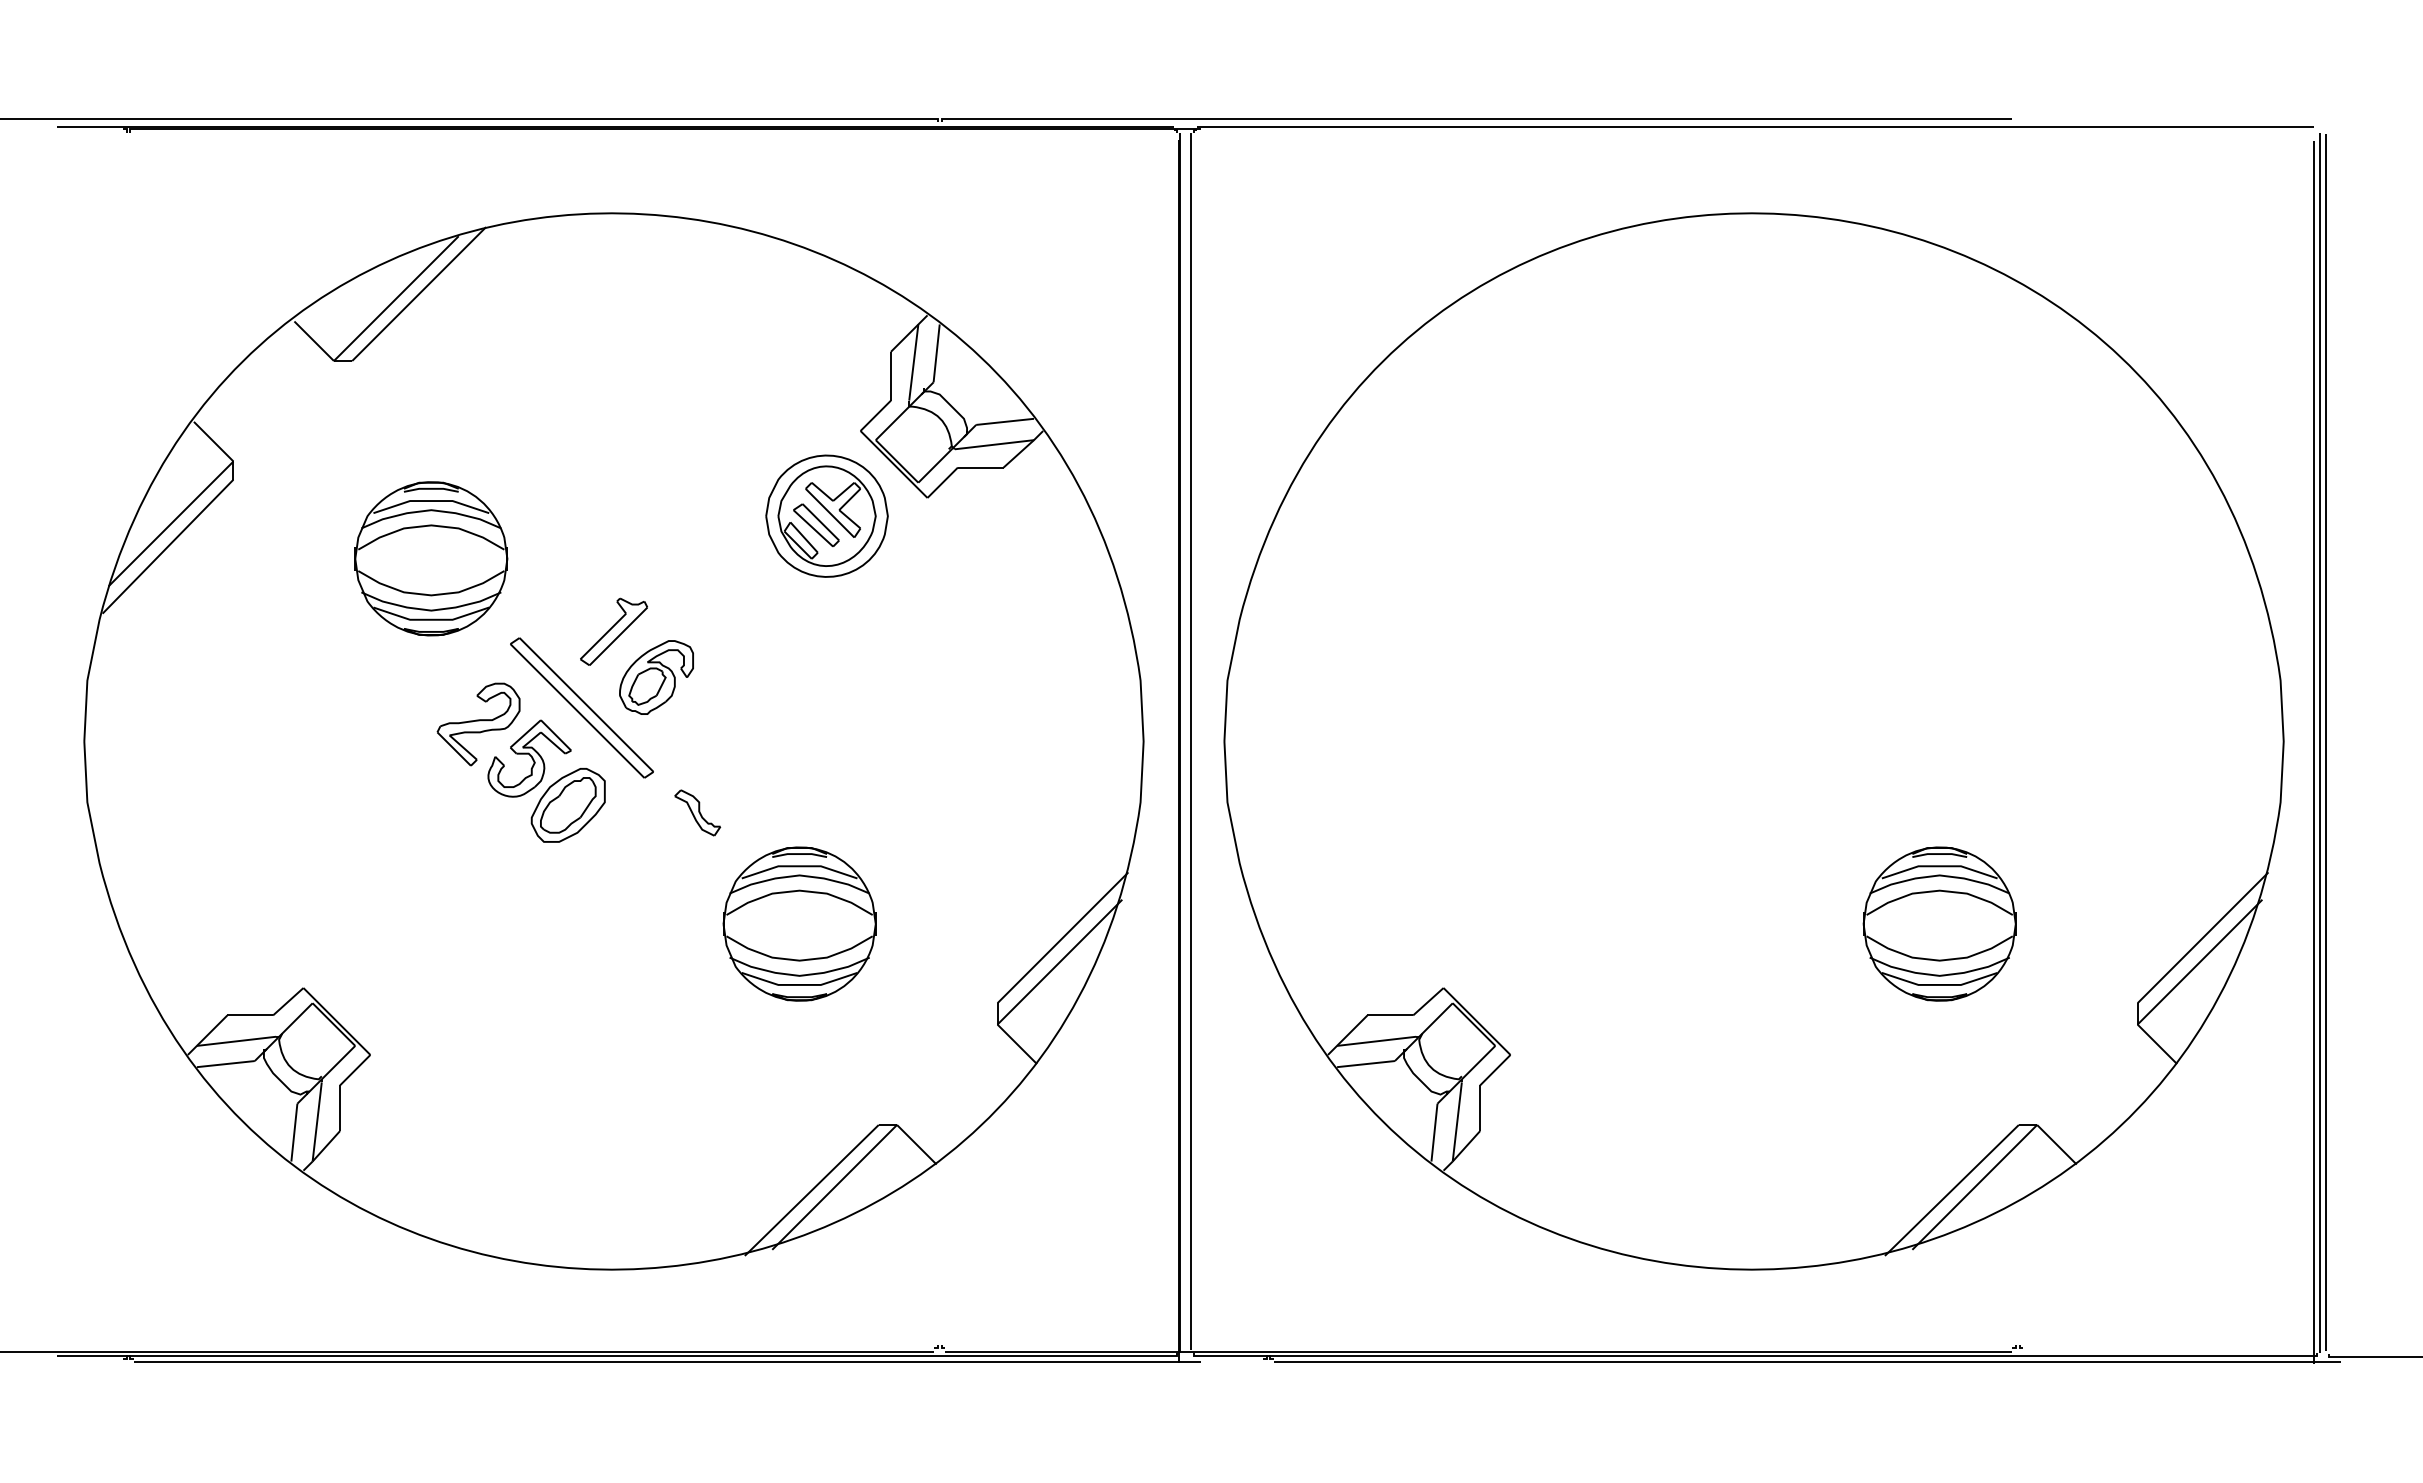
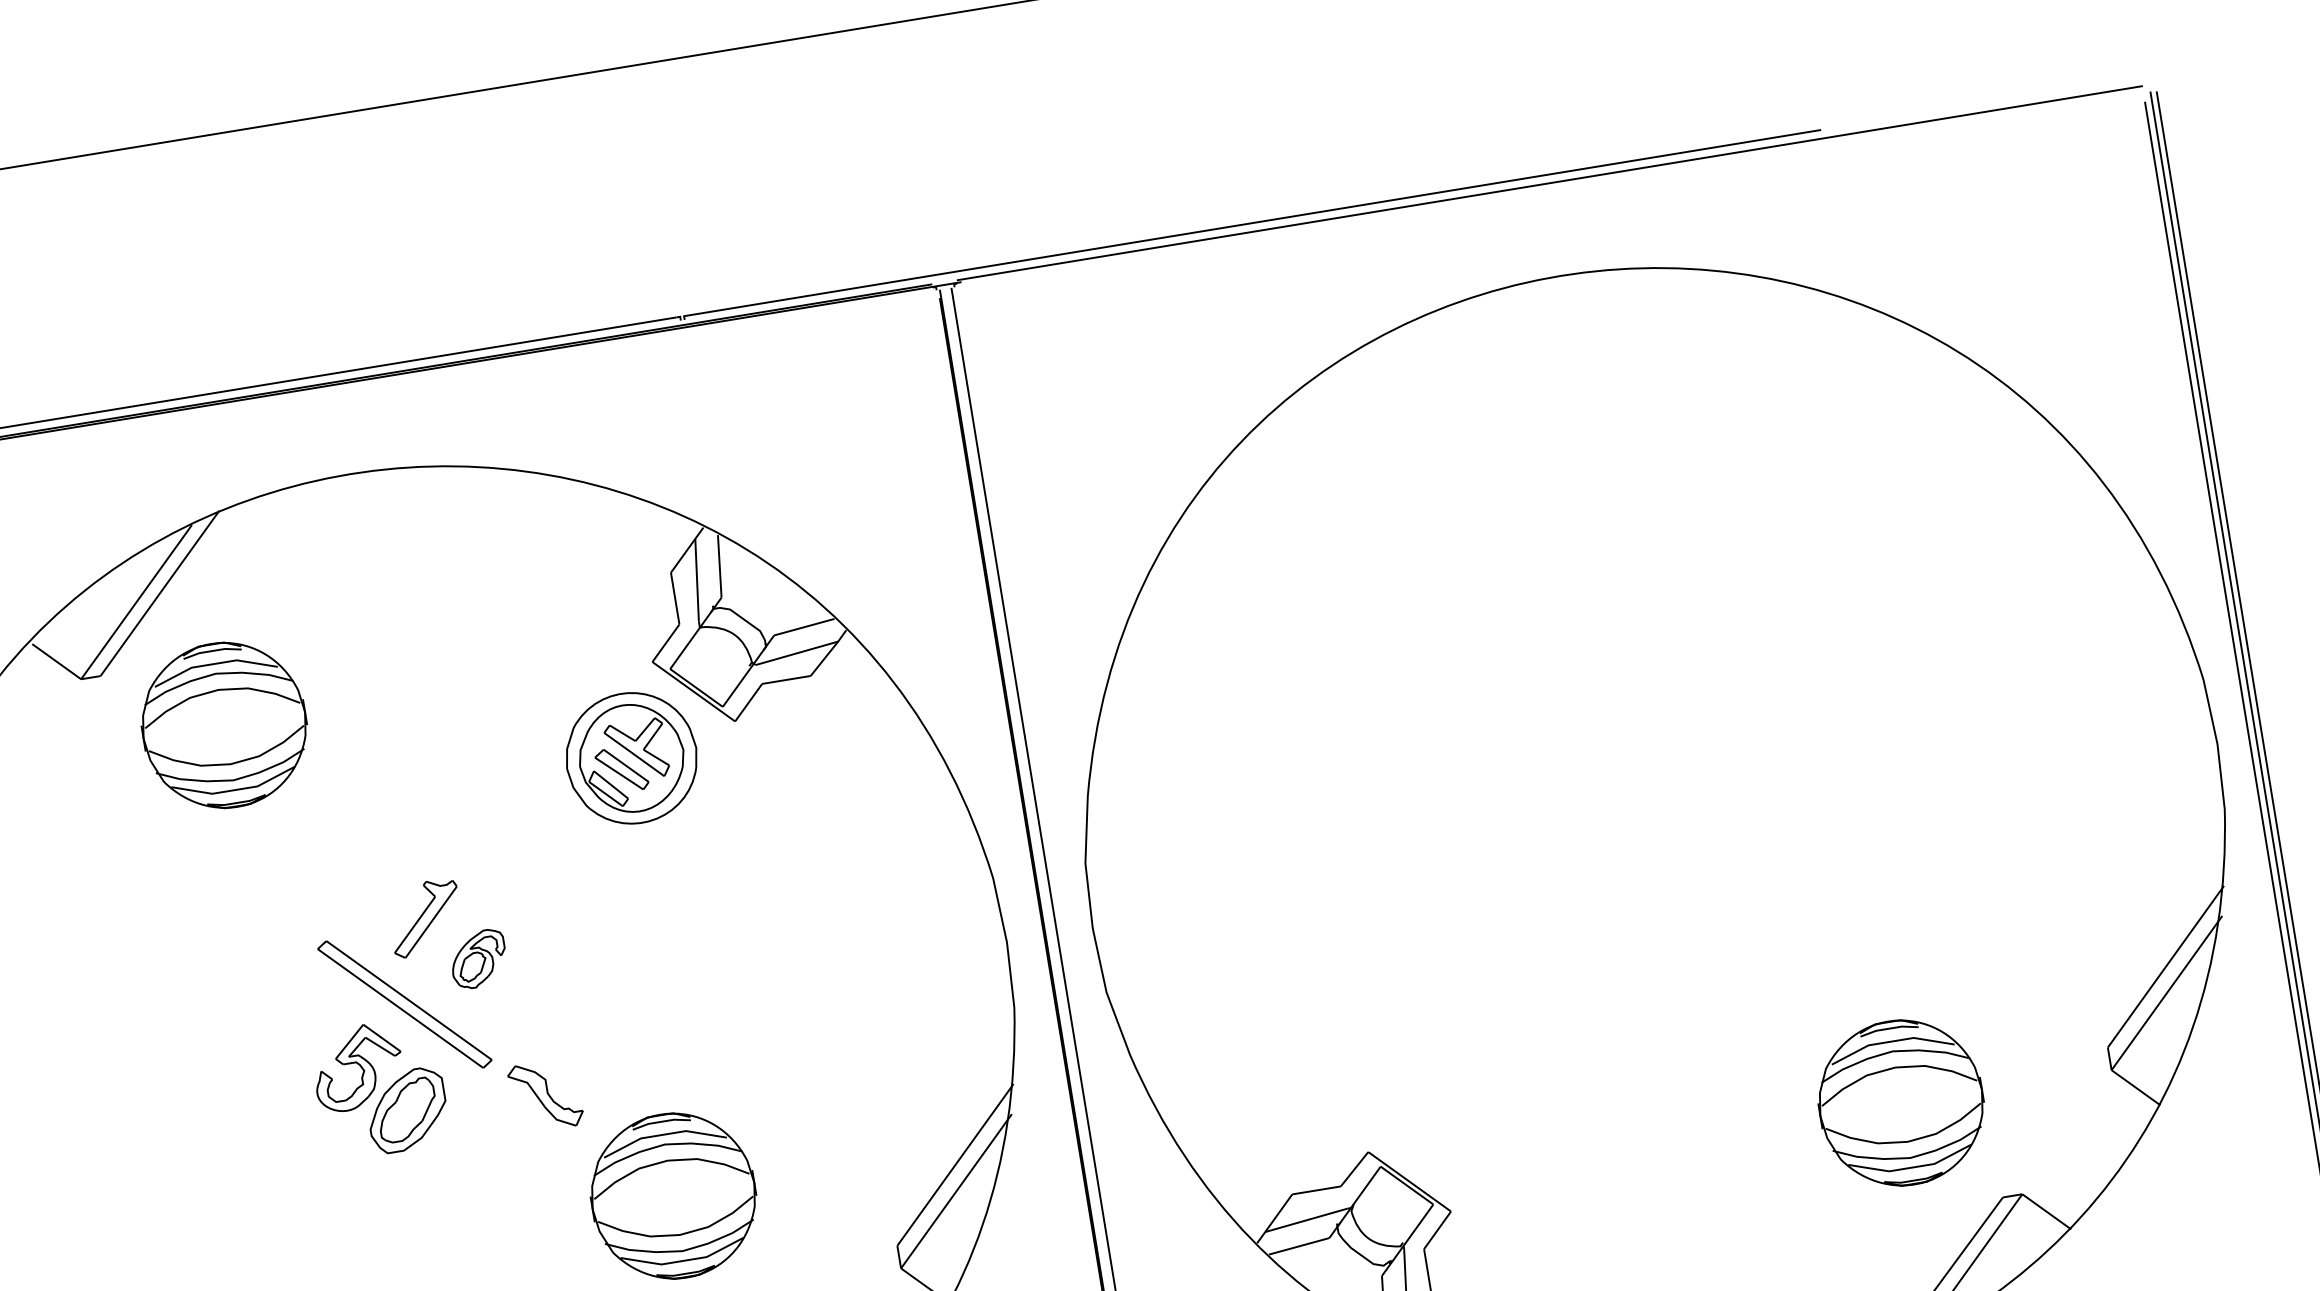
part: (431, 558) -> (224, 725), moved
part: (656, 677) -> (478, 959), size x0.7
part: (478, 724) -> (297, 1040), removed
part: (697, 812) -> (545, 1095), size x1.4
part: (1939, 923) -> (1900, 1102), moved

